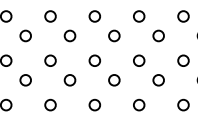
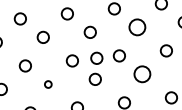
circle: (158, 35) -> (137, 26), size x1.4
circle: (117, 60) -> (96, 58), added
circle: (69, 80) -> (47, 84), size x0.6
circle: (158, 80) -> (142, 74), size x1.4

